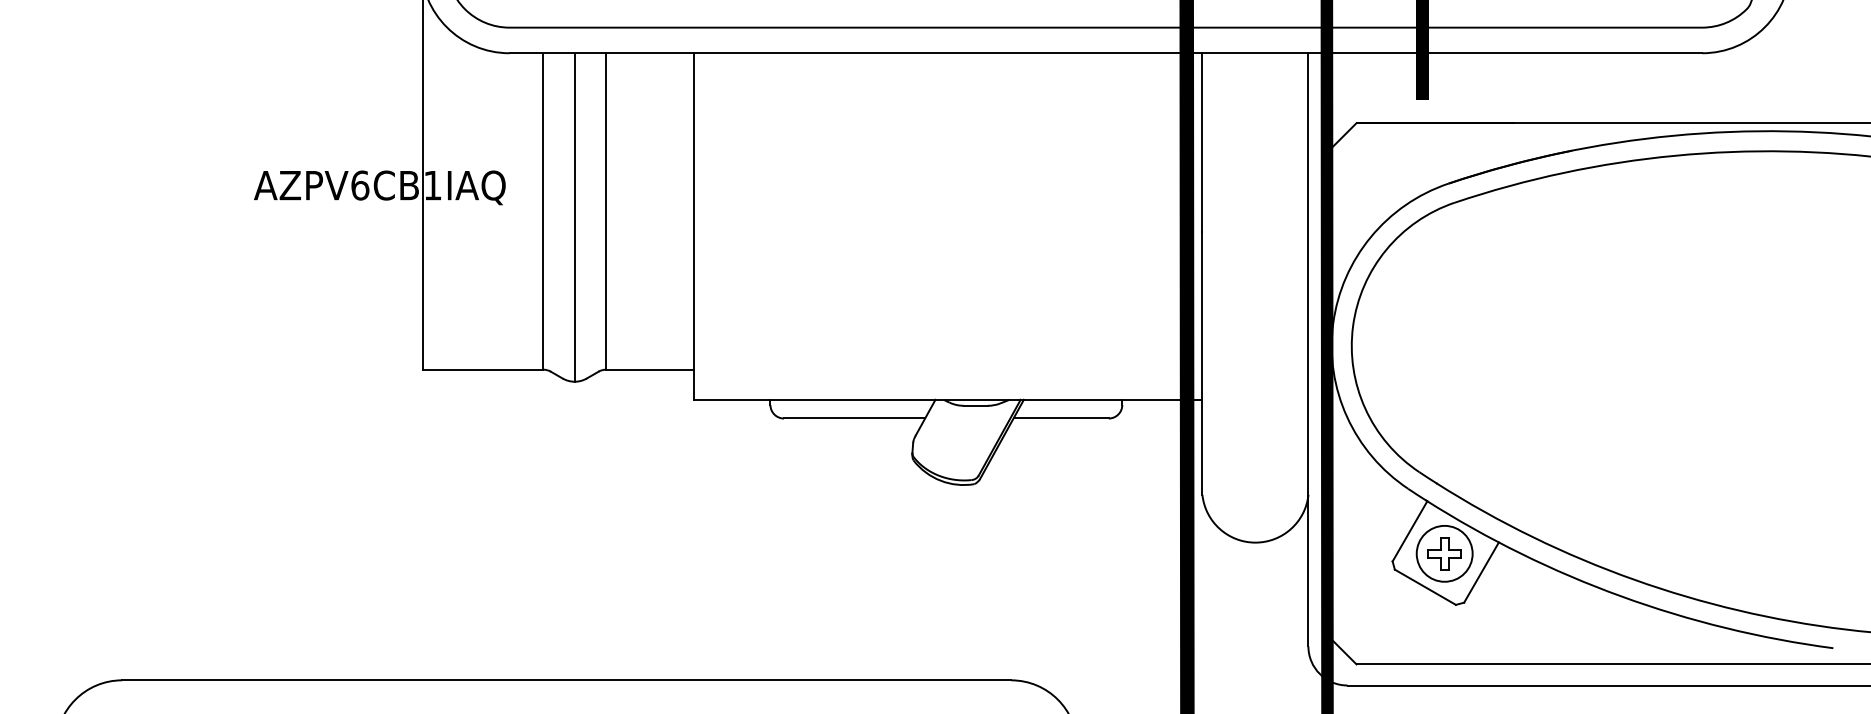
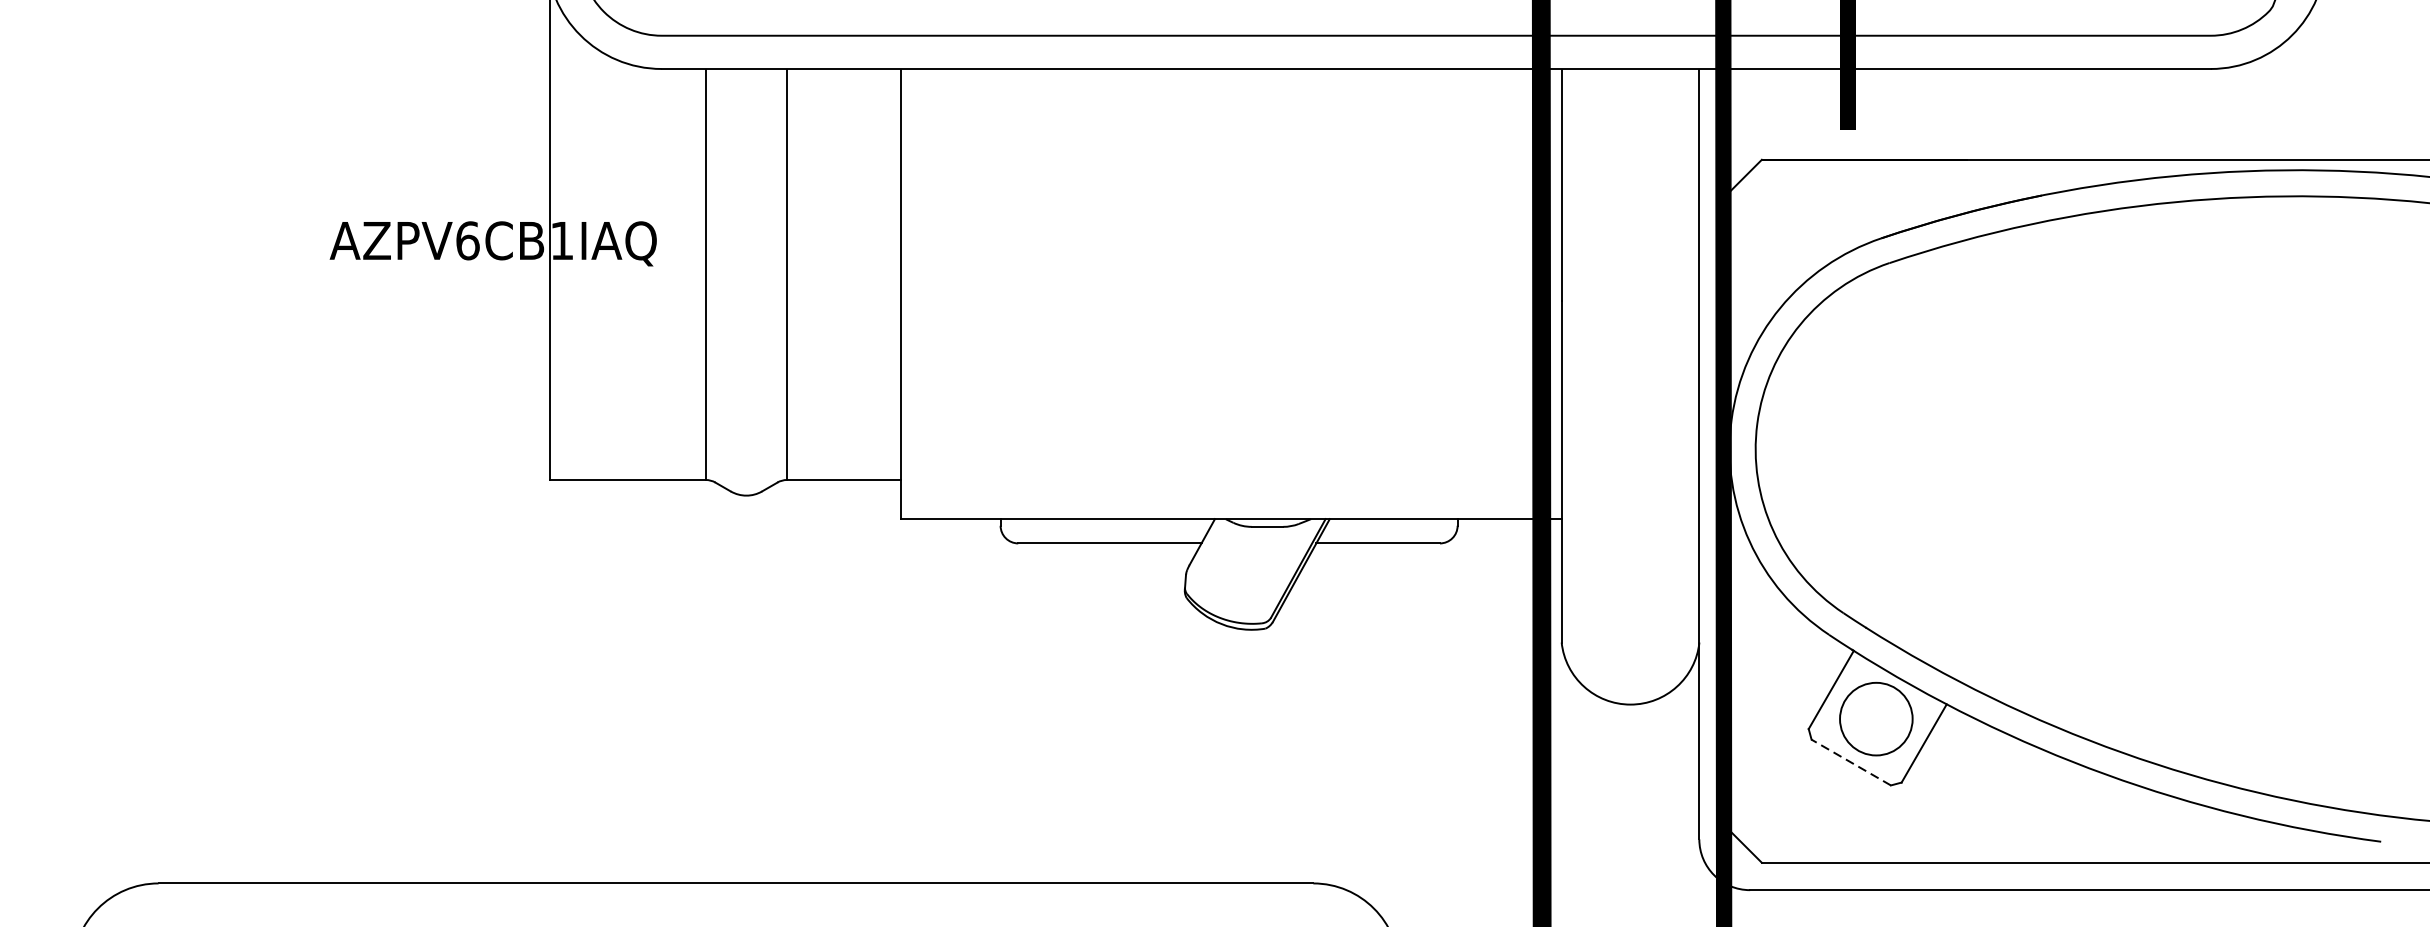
line: (574, 217) -> (746, 282), removed
part: (1444, 553) -> (1876, 718), removed
line: (1424, 587) -> (1850, 762), solid -> dashed

